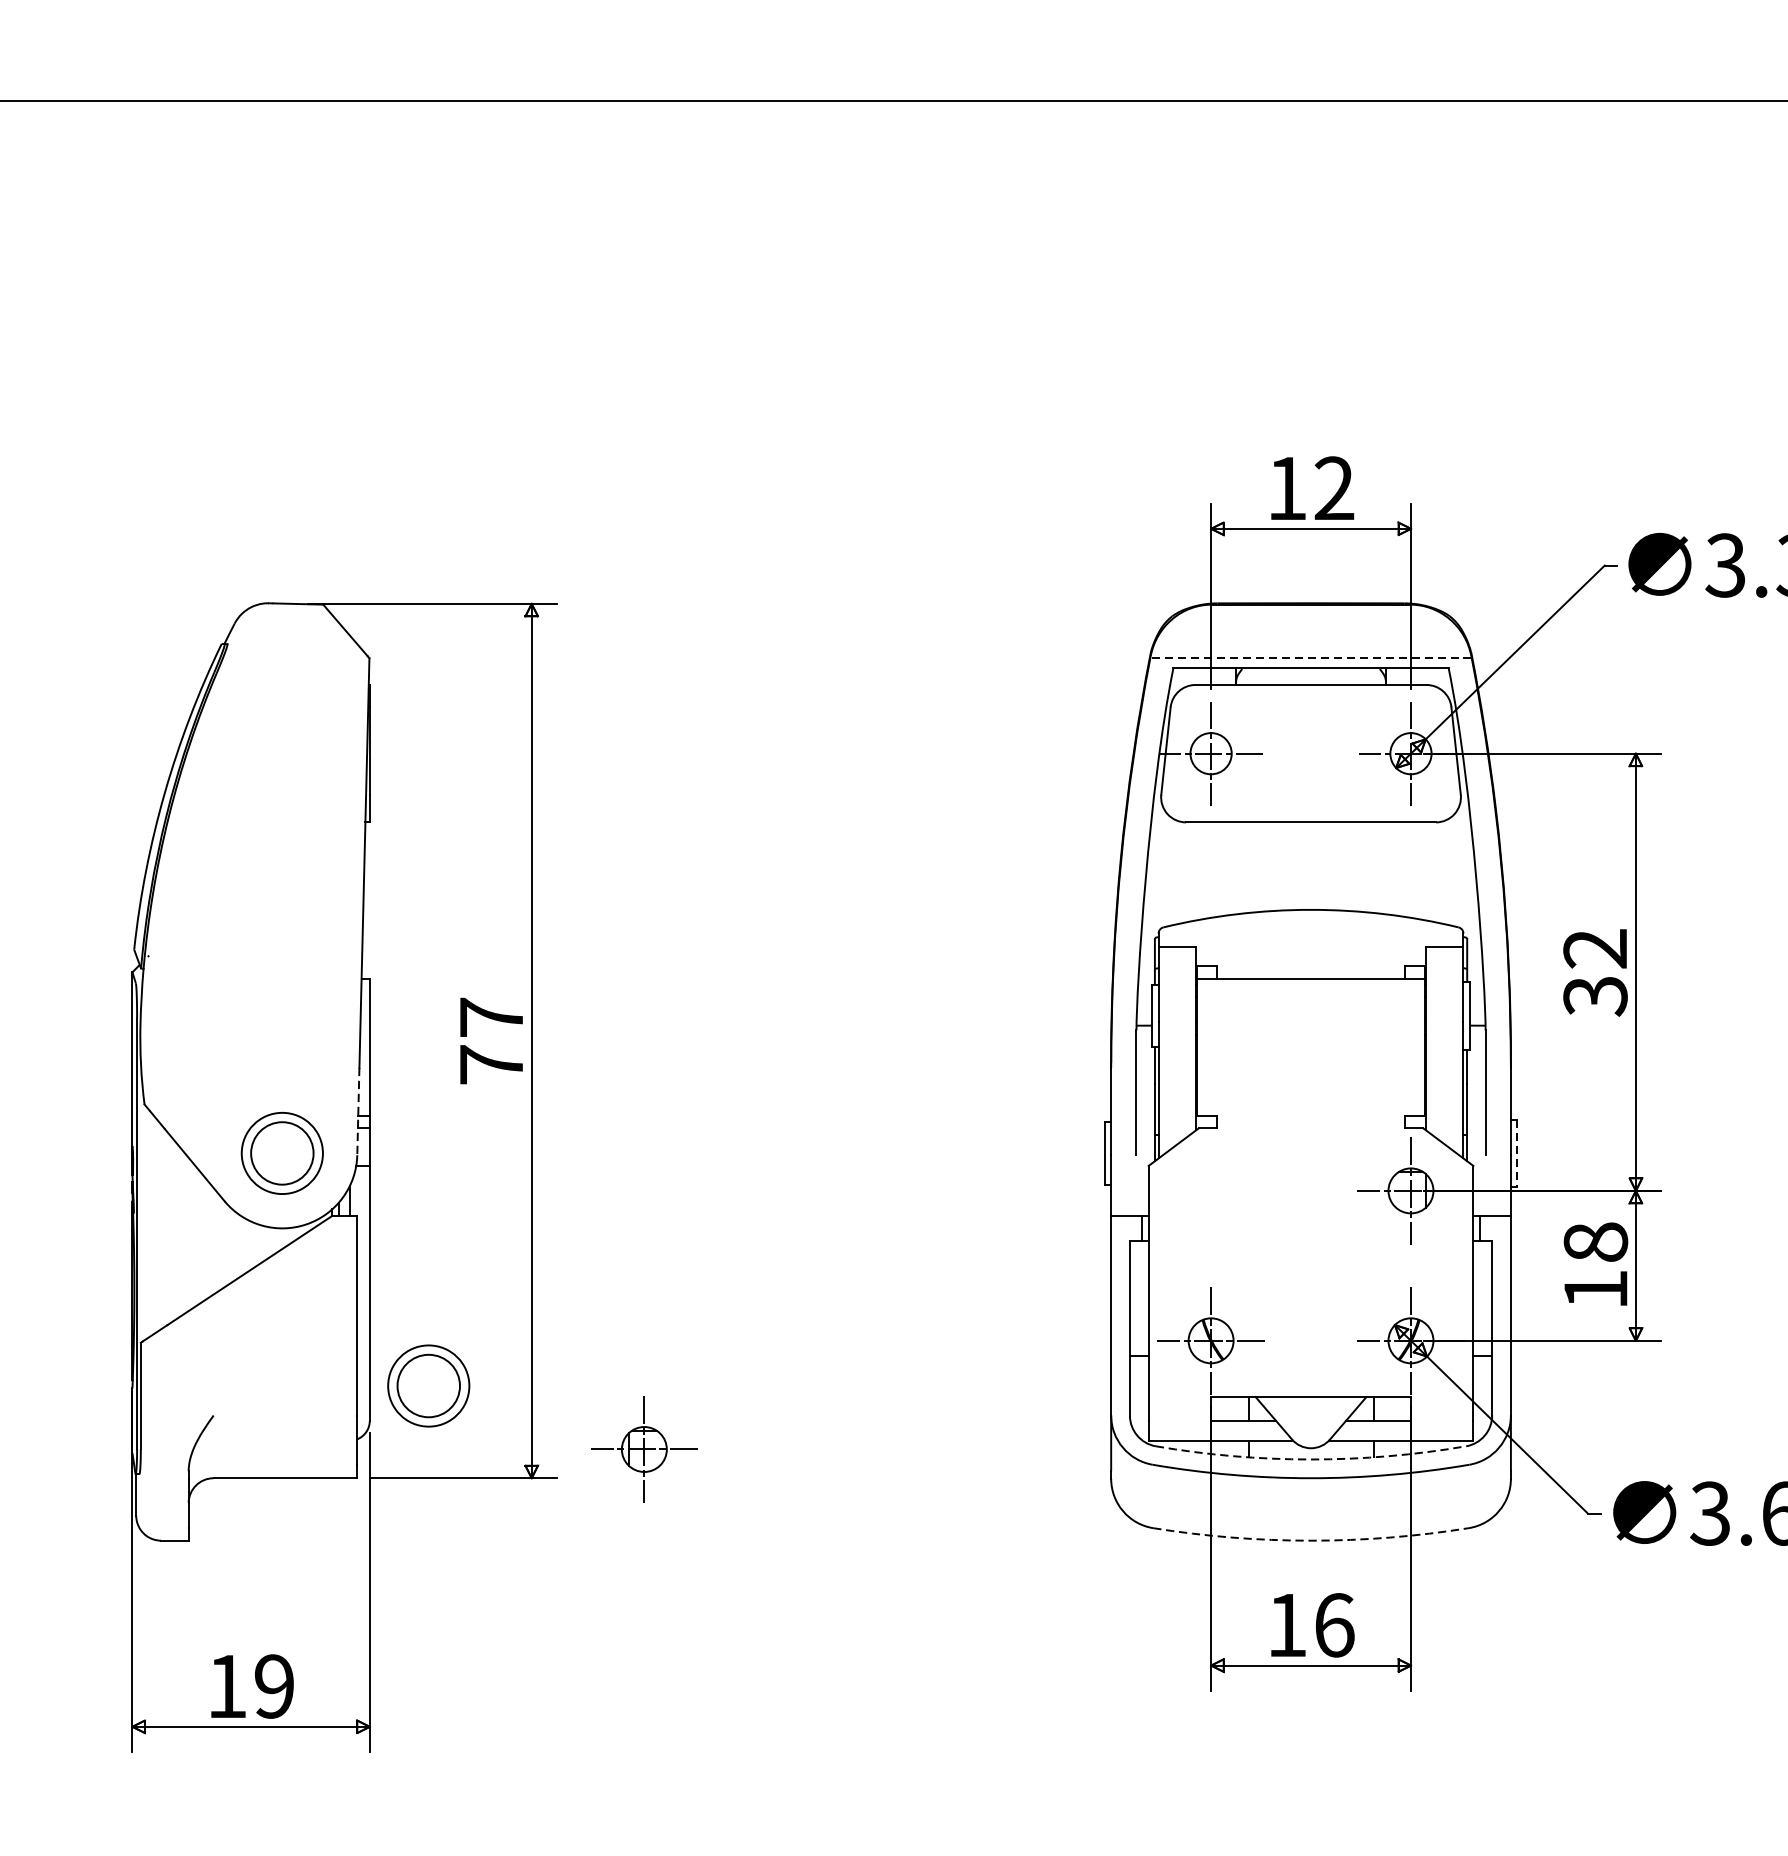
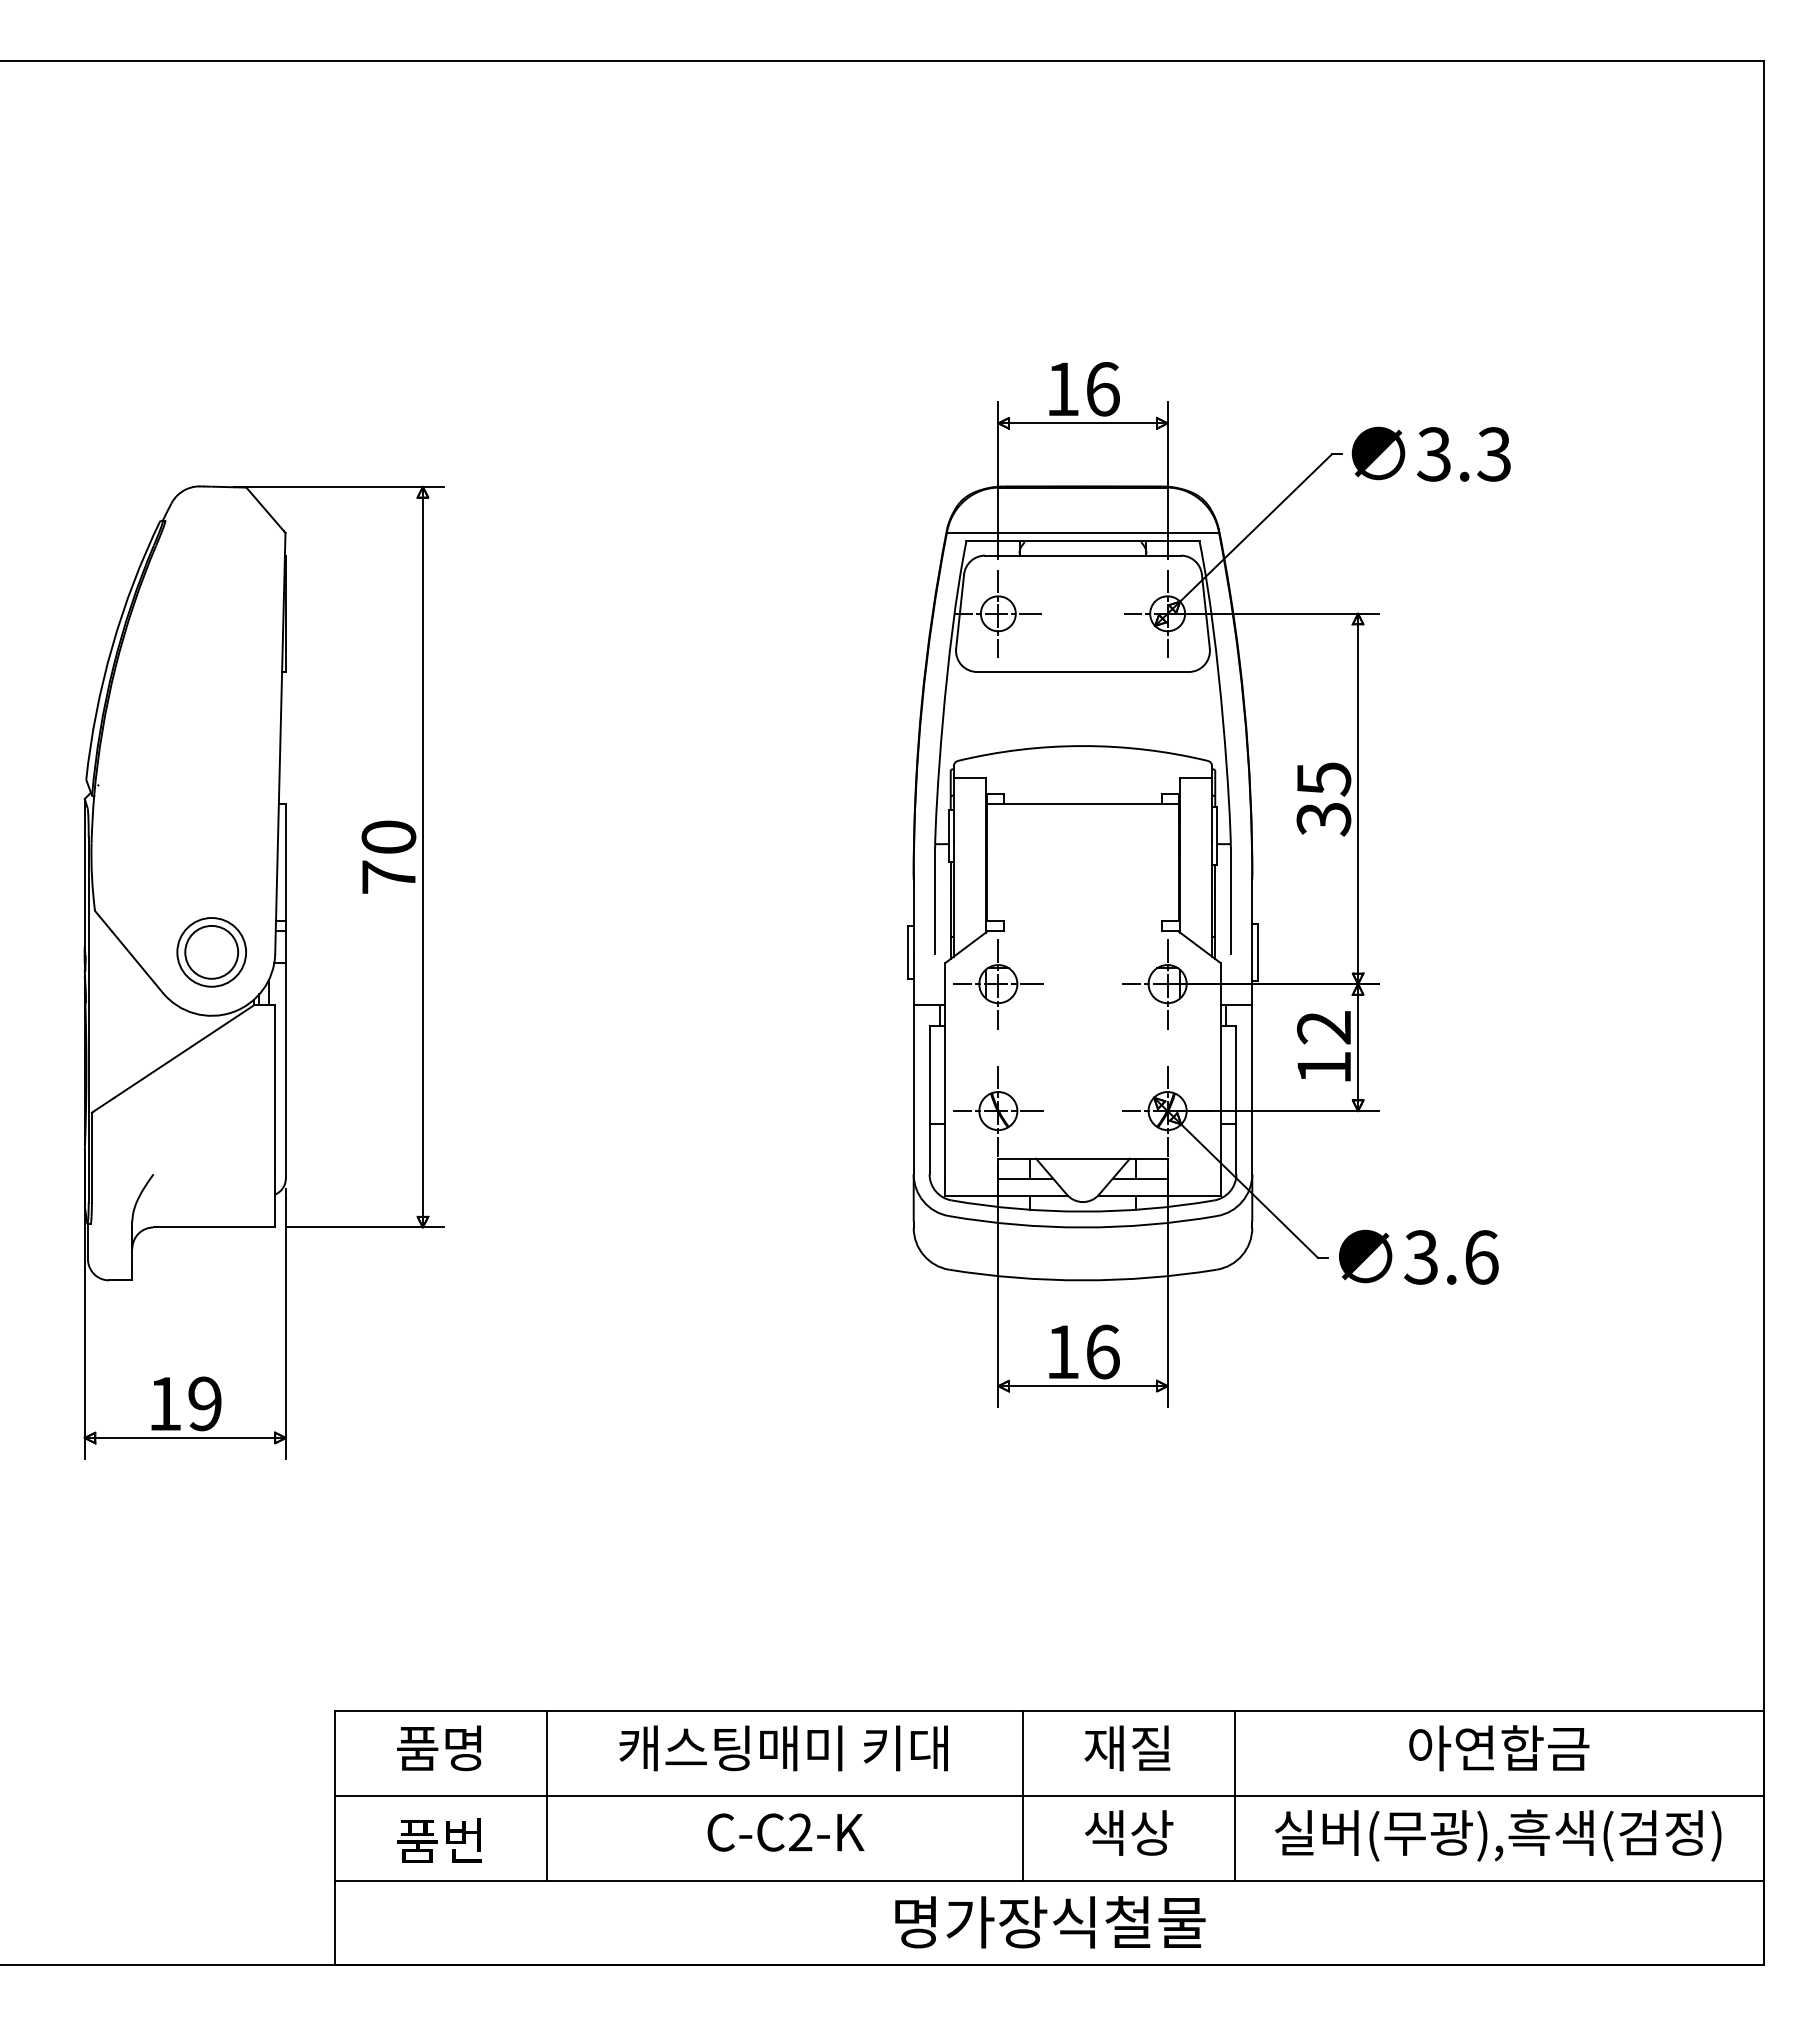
text: (1334, 488) -> (1102, 389), 12 -> 16
line: (1310, 657) -> (1082, 532), dashed -> solid
text: (1595, 949) -> (1323, 779), 32 -> 35
text: (491, 1016) -> (388, 836), 77 -> 70
line: (358, 1112) -> (276, 917), dashed -> solid
line: (1517, 1153) -> (1257, 952), dashed -> solid
text: (1596, 1242) -> (1324, 1027), 18 -> 12
part: (428, 1386) -> (335, 1149), removed
part: (644, 1449) -> (998, 984), moved
arc: (1311, 1459) -> (1083, 1211), dashed -> solid
arc: (1311, 1540) -> (1083, 1280), dashed -> solid

